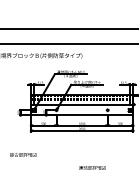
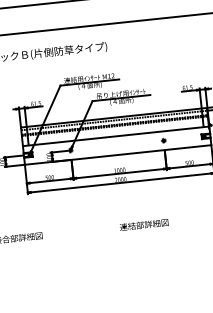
text: (92, 167) -> (144, 224), moved

